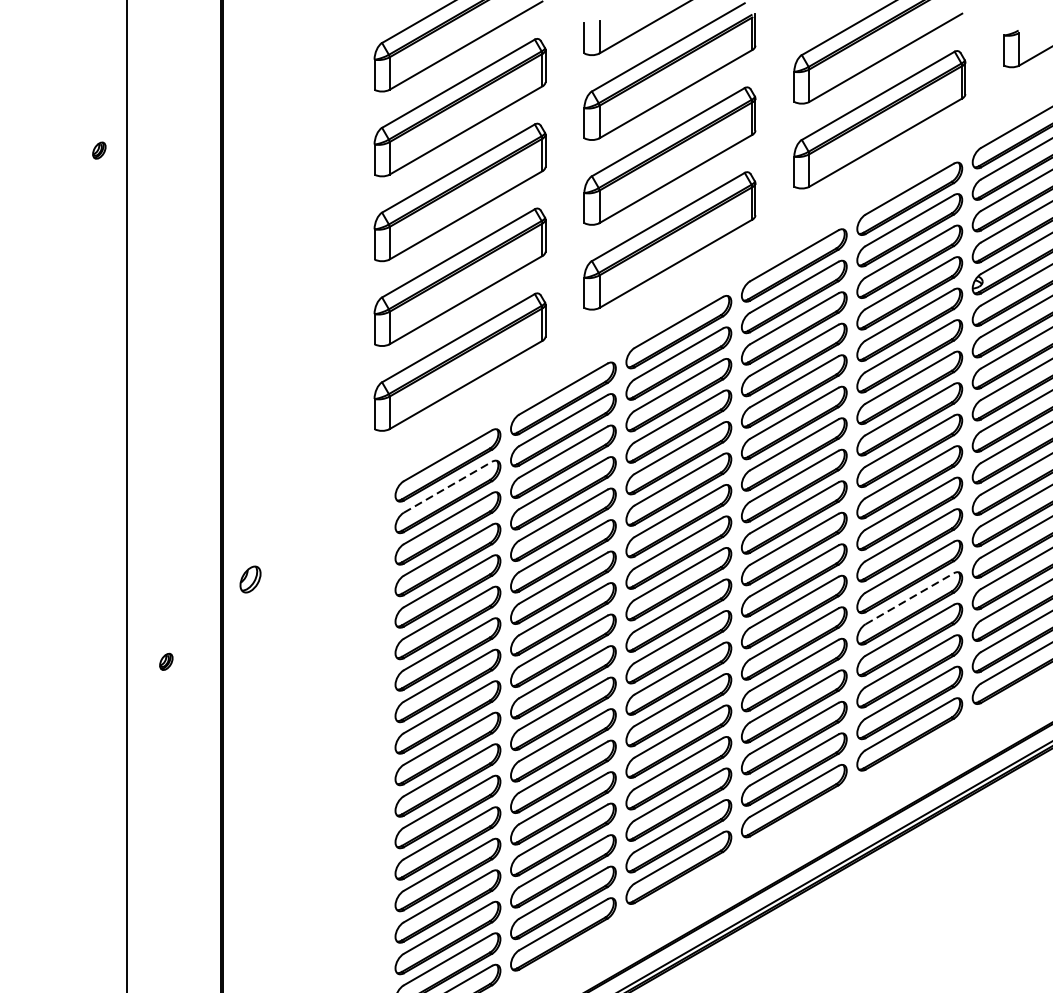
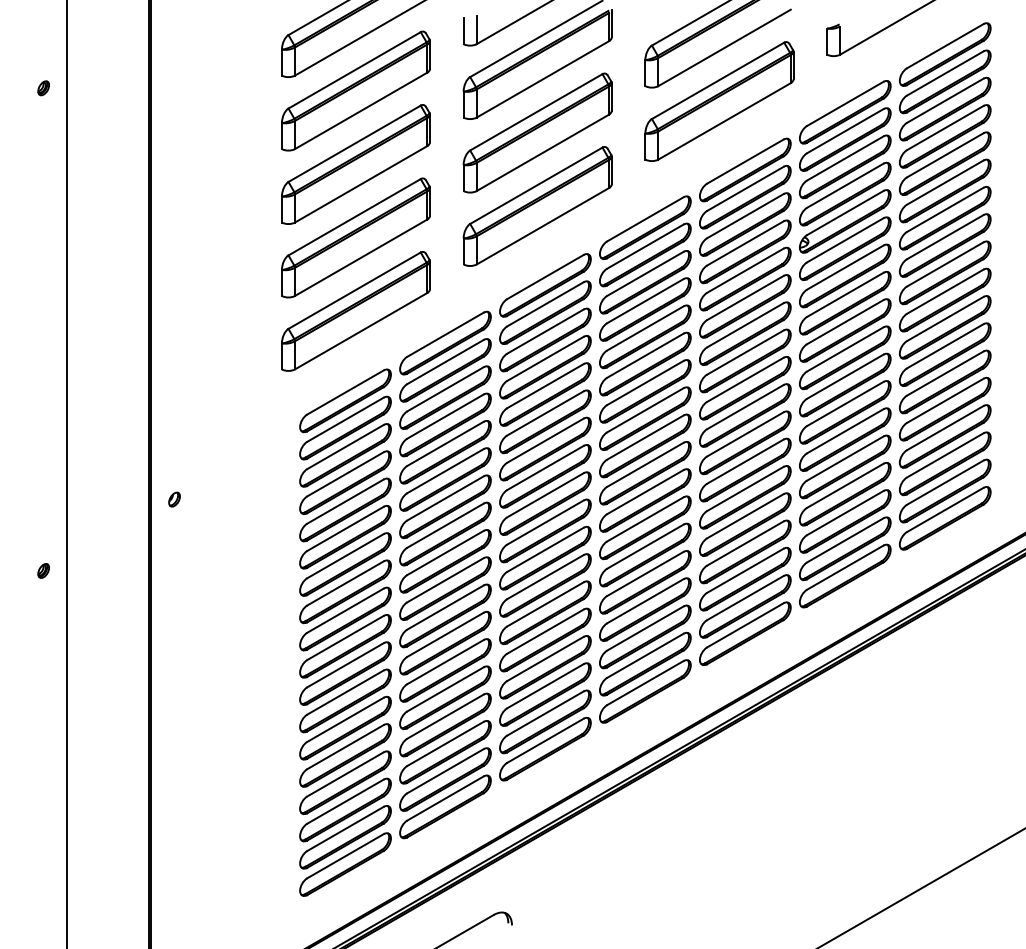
part: (99, 150) -> (43, 88), moved
line: (447, 486) -> (345, 419), dashed -> solid
part: (250, 579) -> (174, 499), size x0.62
line: (909, 598) -> (745, 516), dashed -> solid
part: (166, 661) -> (43, 570), moved

